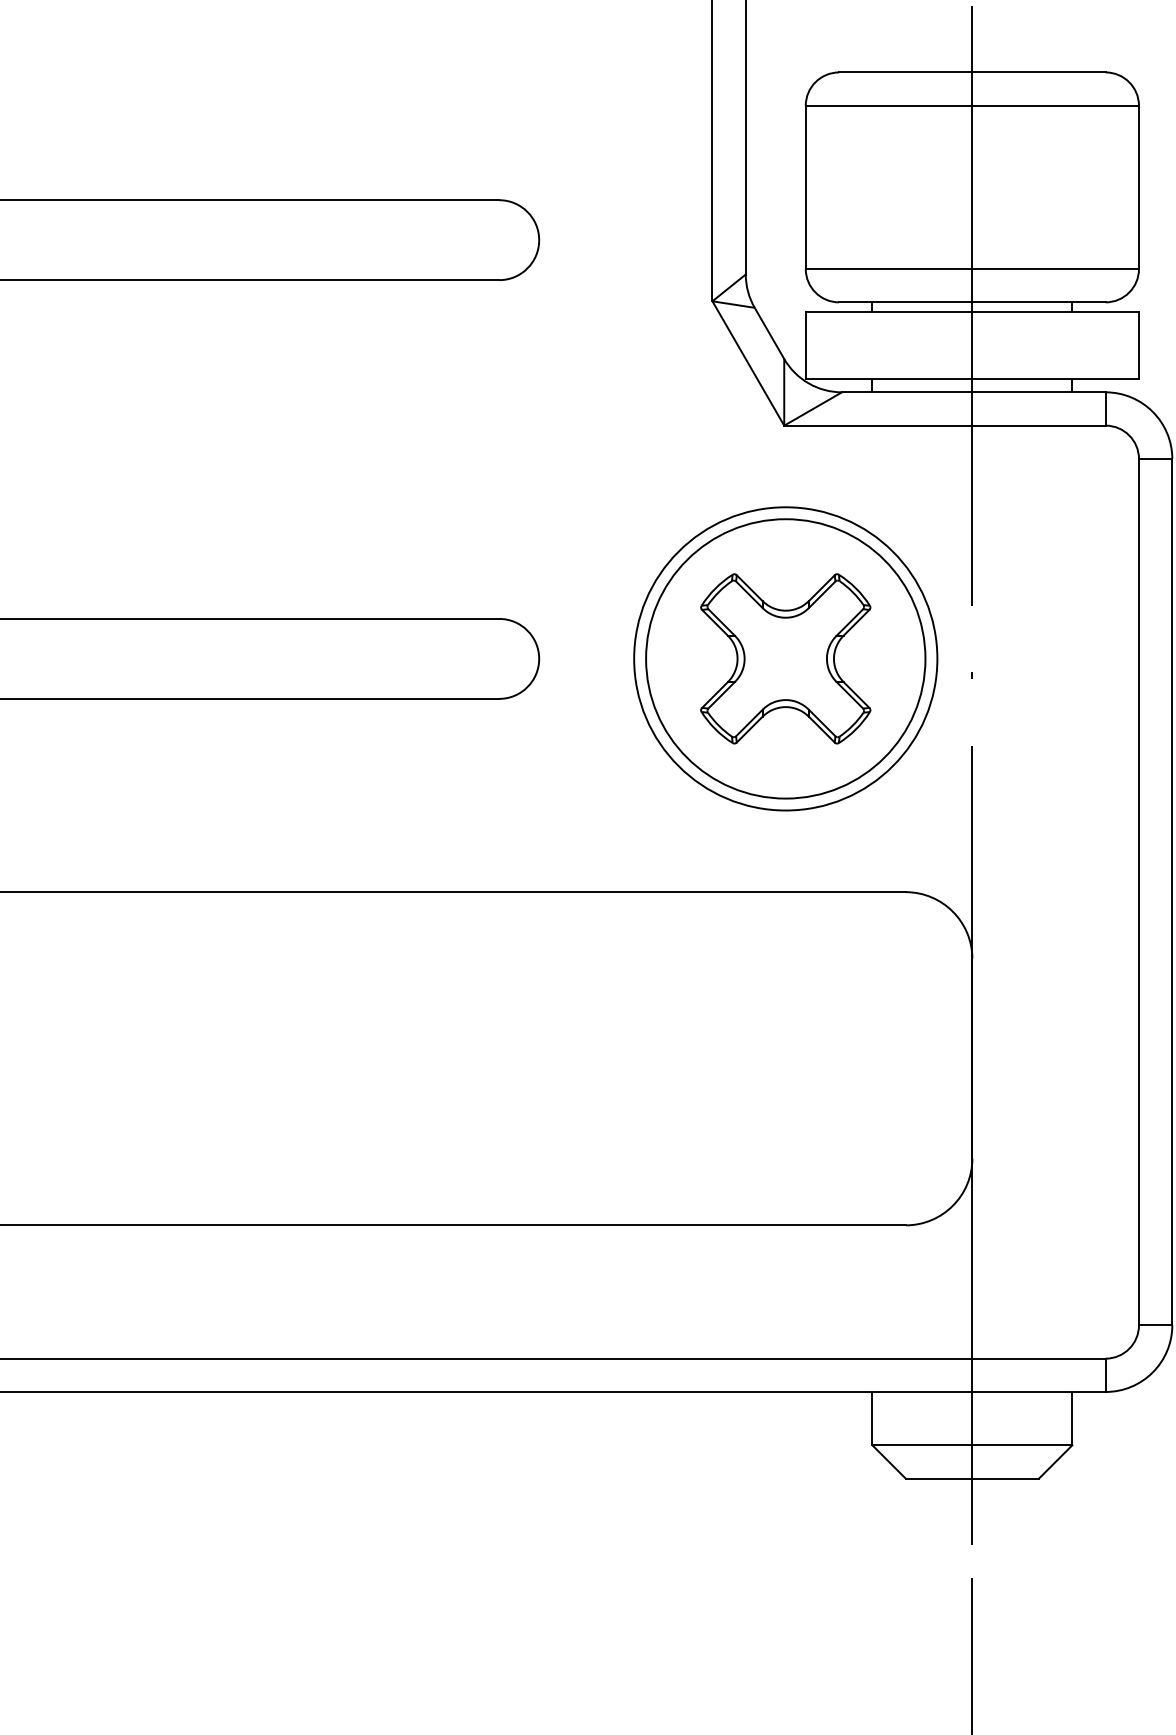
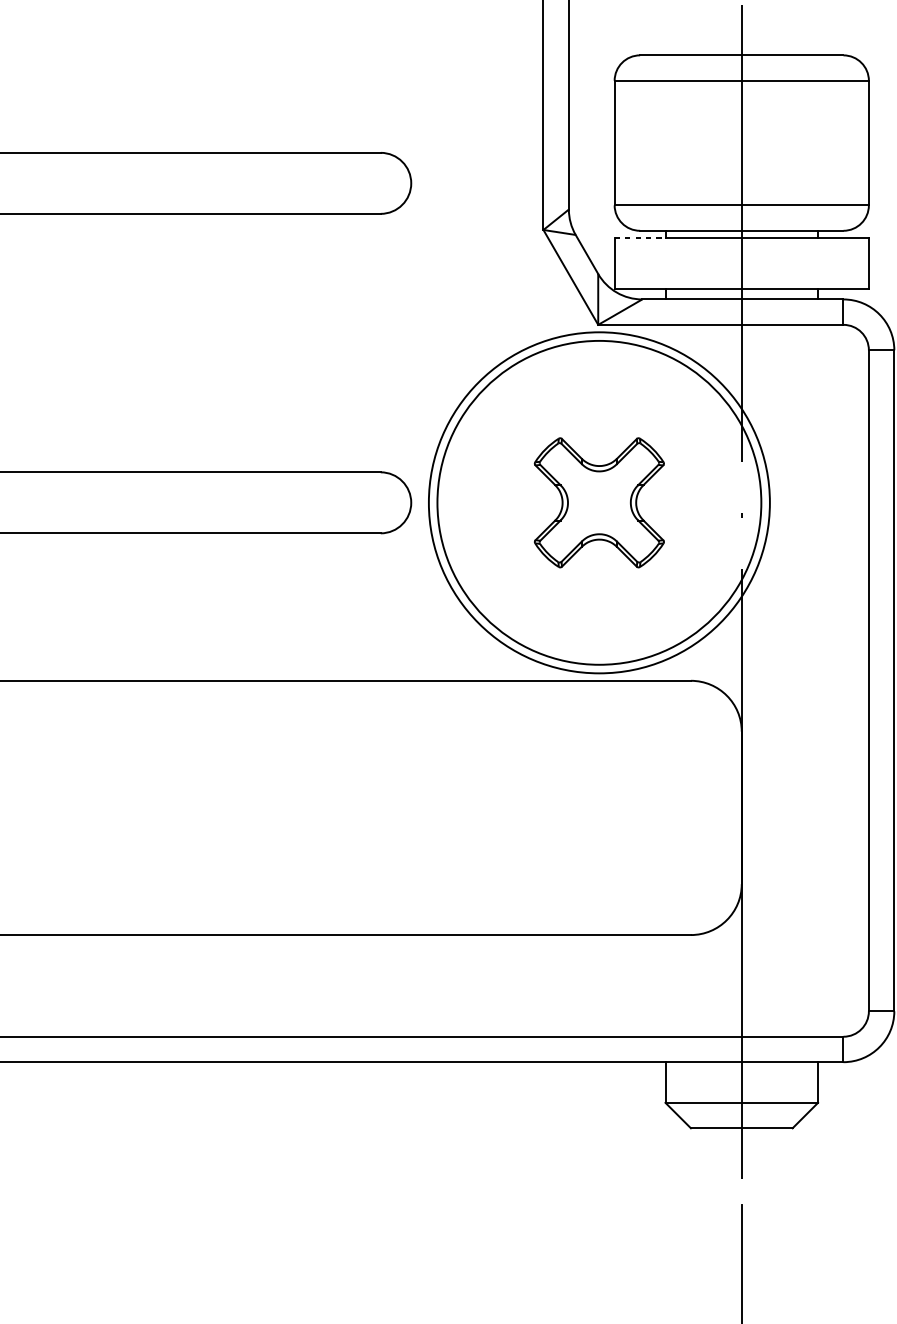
line: (839, 312) -> (640, 238), solid -> dashed
circle: (785, 658) -> (599, 502), size x1.4
circle: (785, 658) -> (599, 502), size x1.6

